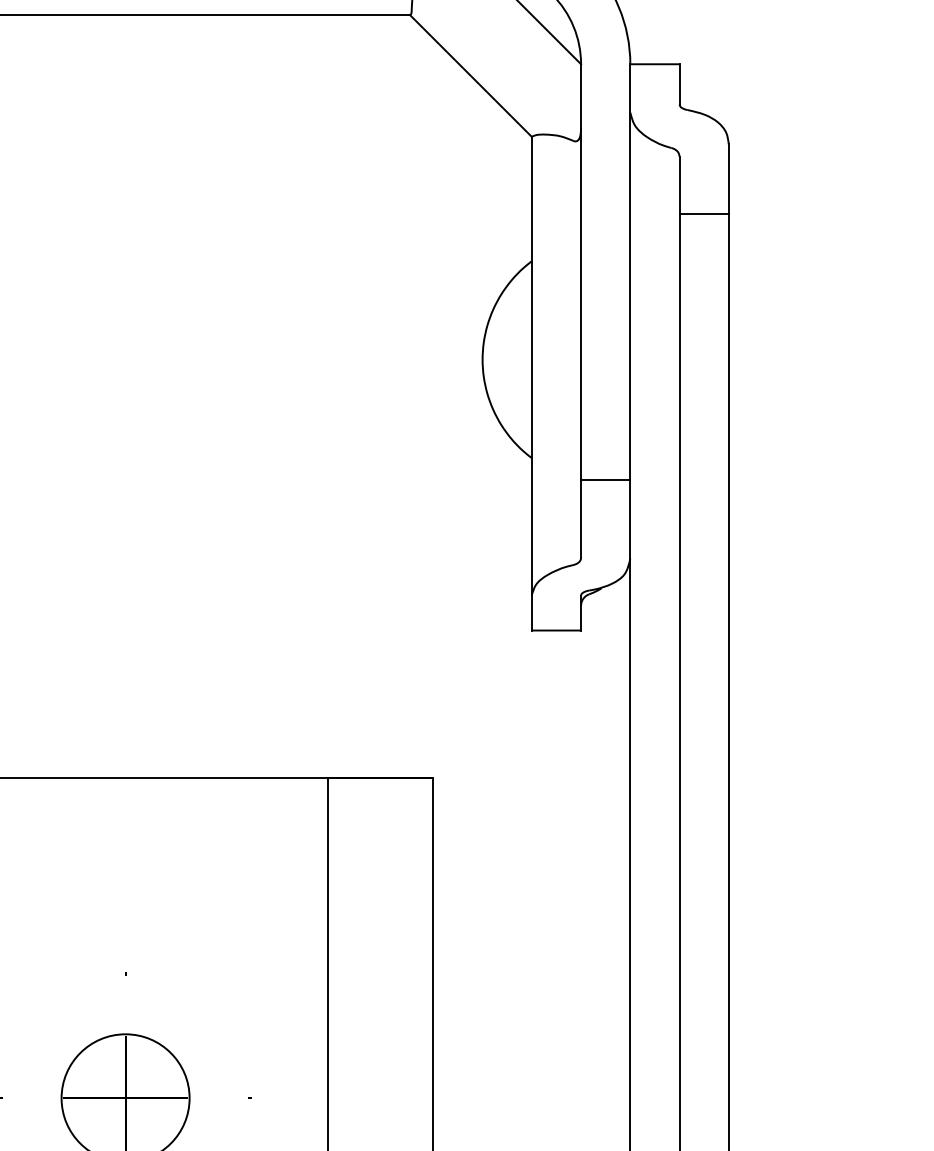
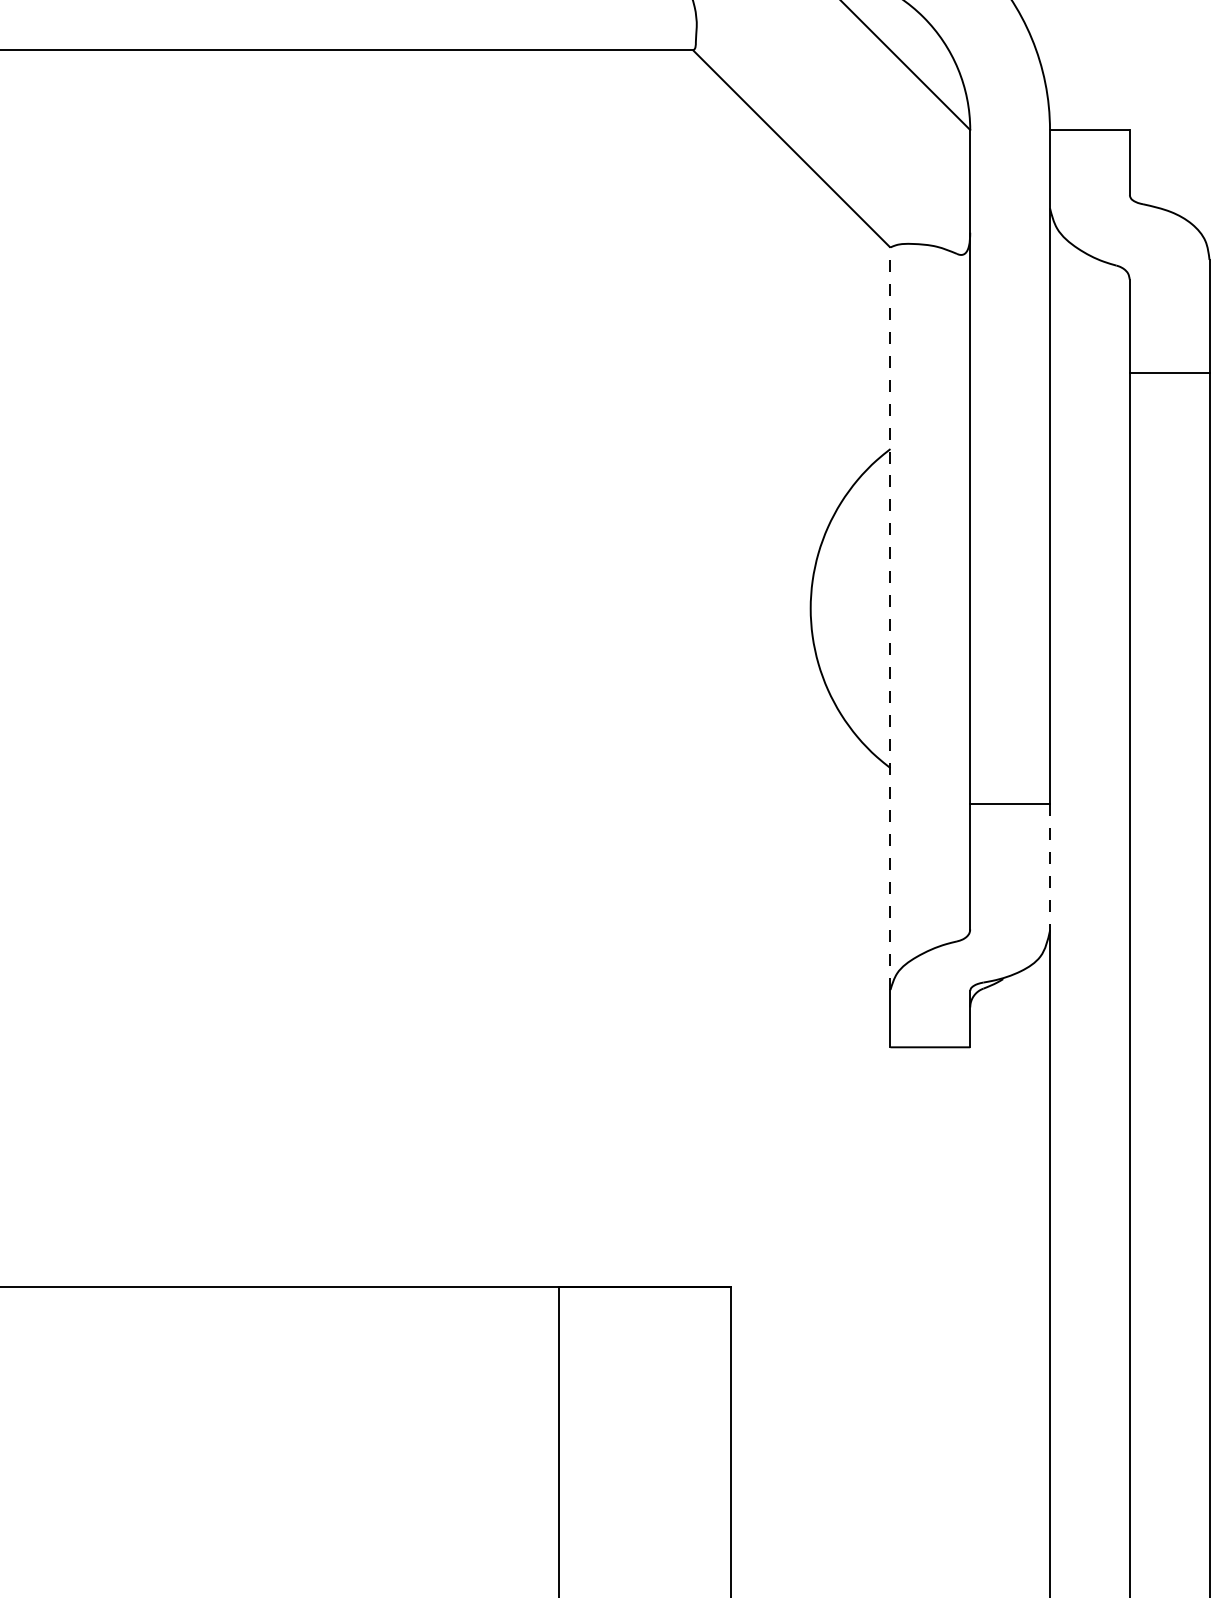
line: (531, 365) -> (889, 617), solid -> dashed
line: (630, 520) -> (1050, 869), solid -> dashed

